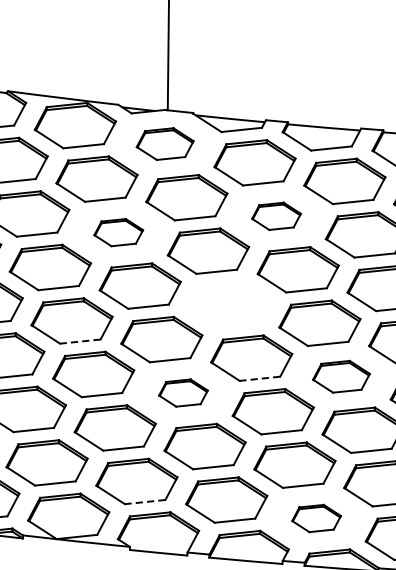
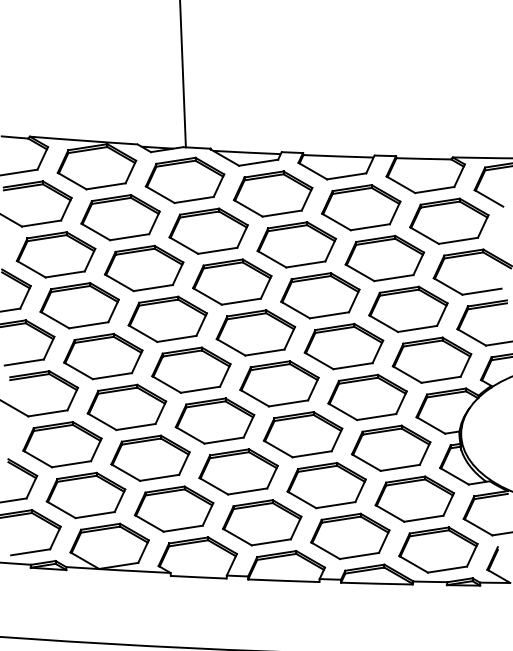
part: (164, 143) -> (184, 179), size x1.43
part: (276, 215) -> (296, 244), size x1.67
part: (118, 232) -> (144, 268), size x1.67
part: (229, 304) -> (255, 332), added
line: (80, 341) -> (112, 376), dashed -> solid
part: (341, 376) -> (367, 397), size x1.43
line: (259, 378) -> (288, 403), dashed -> solid
part: (182, 392) -> (214, 420), size x1.67
line: (145, 501) -> (183, 528), dashed -> solid
part: (316, 517) -> (350, 535), size x1.67

